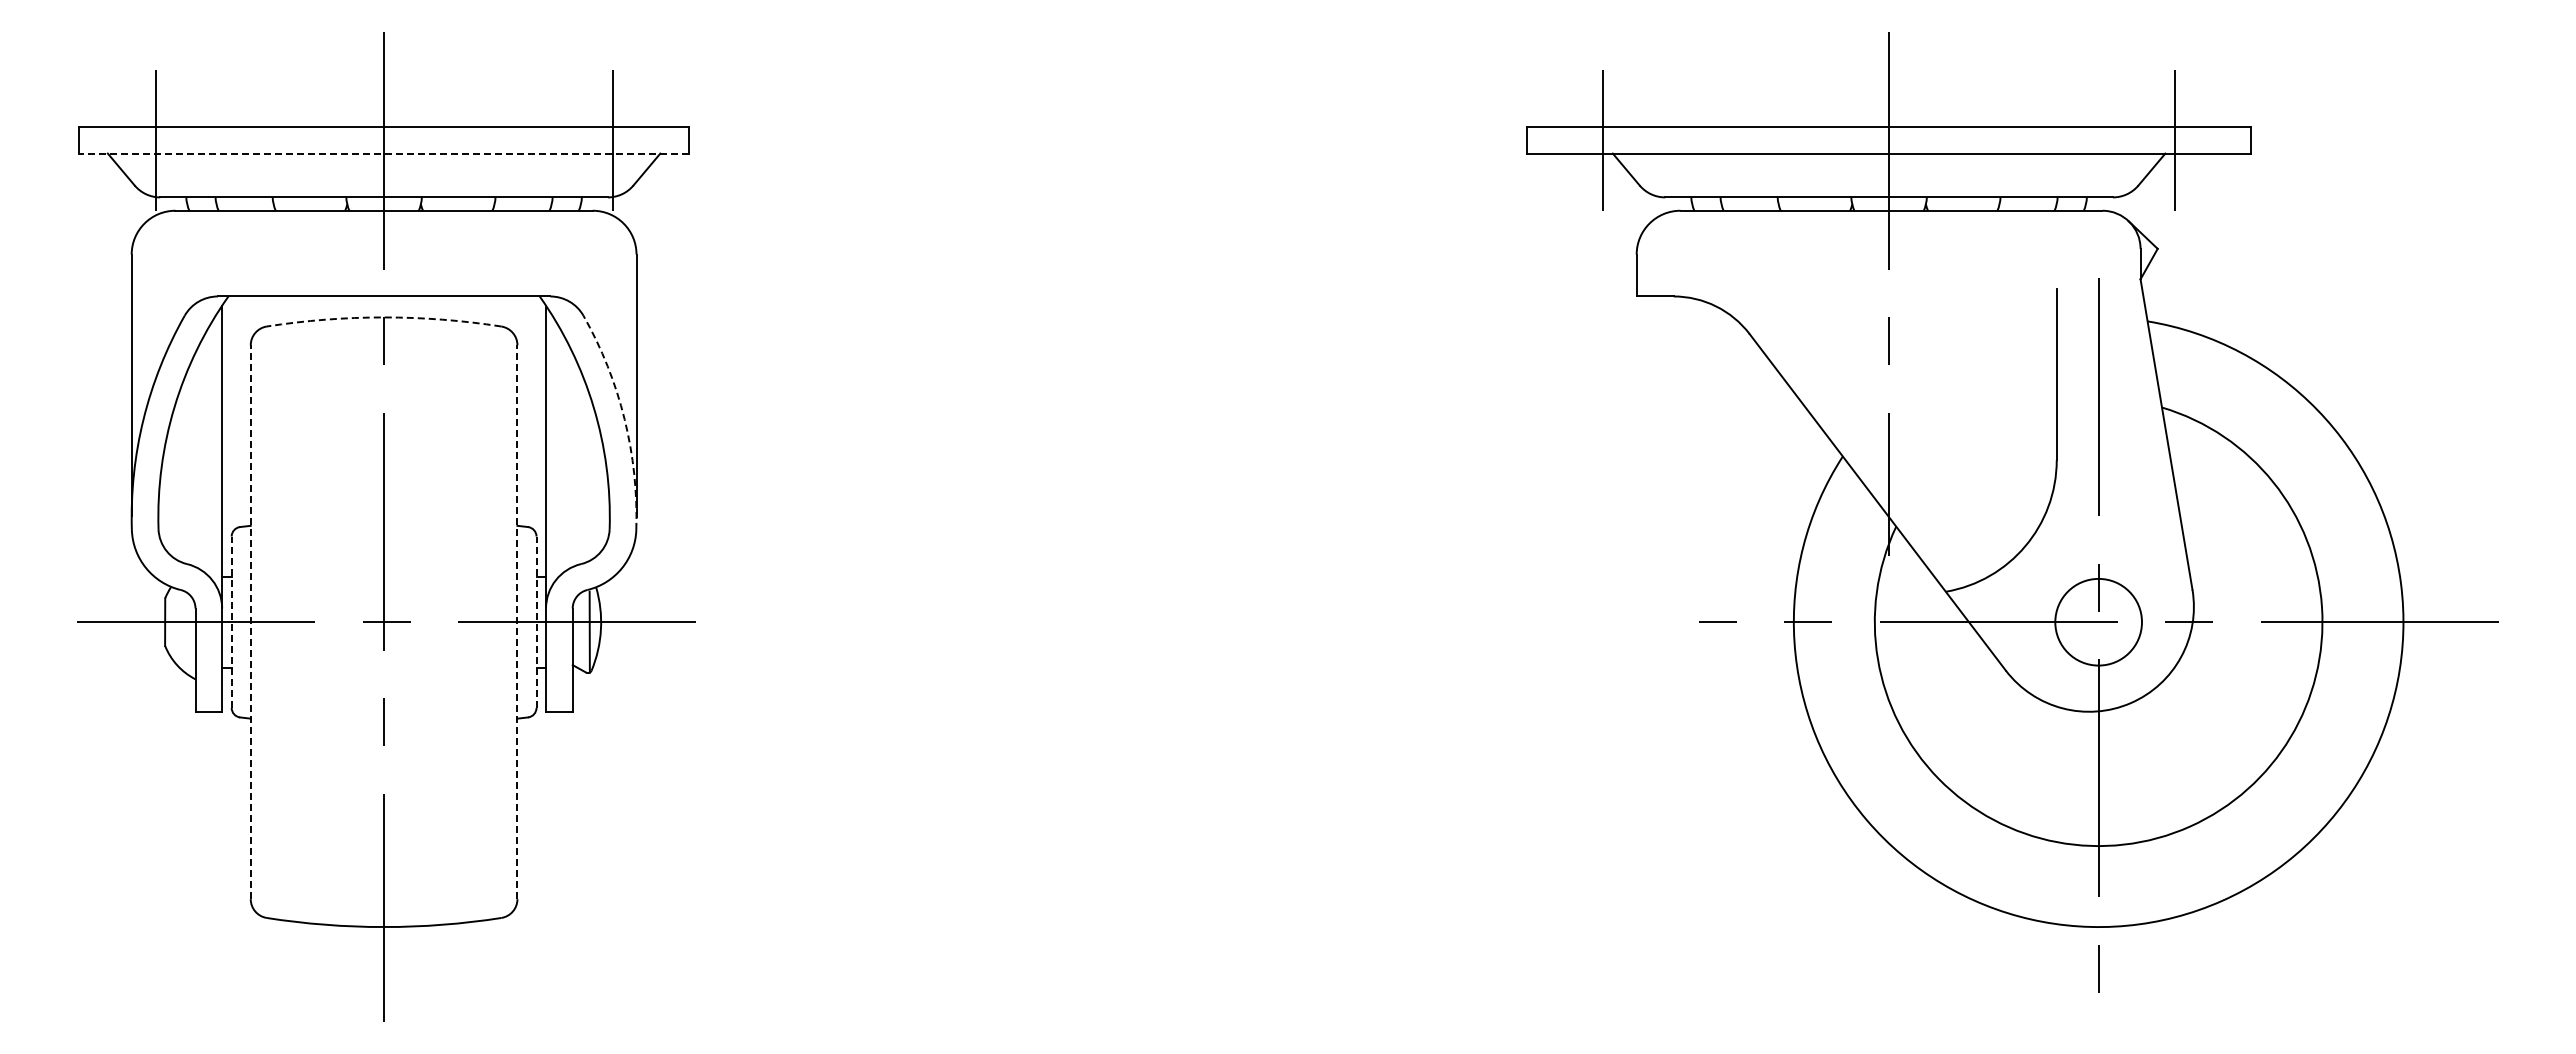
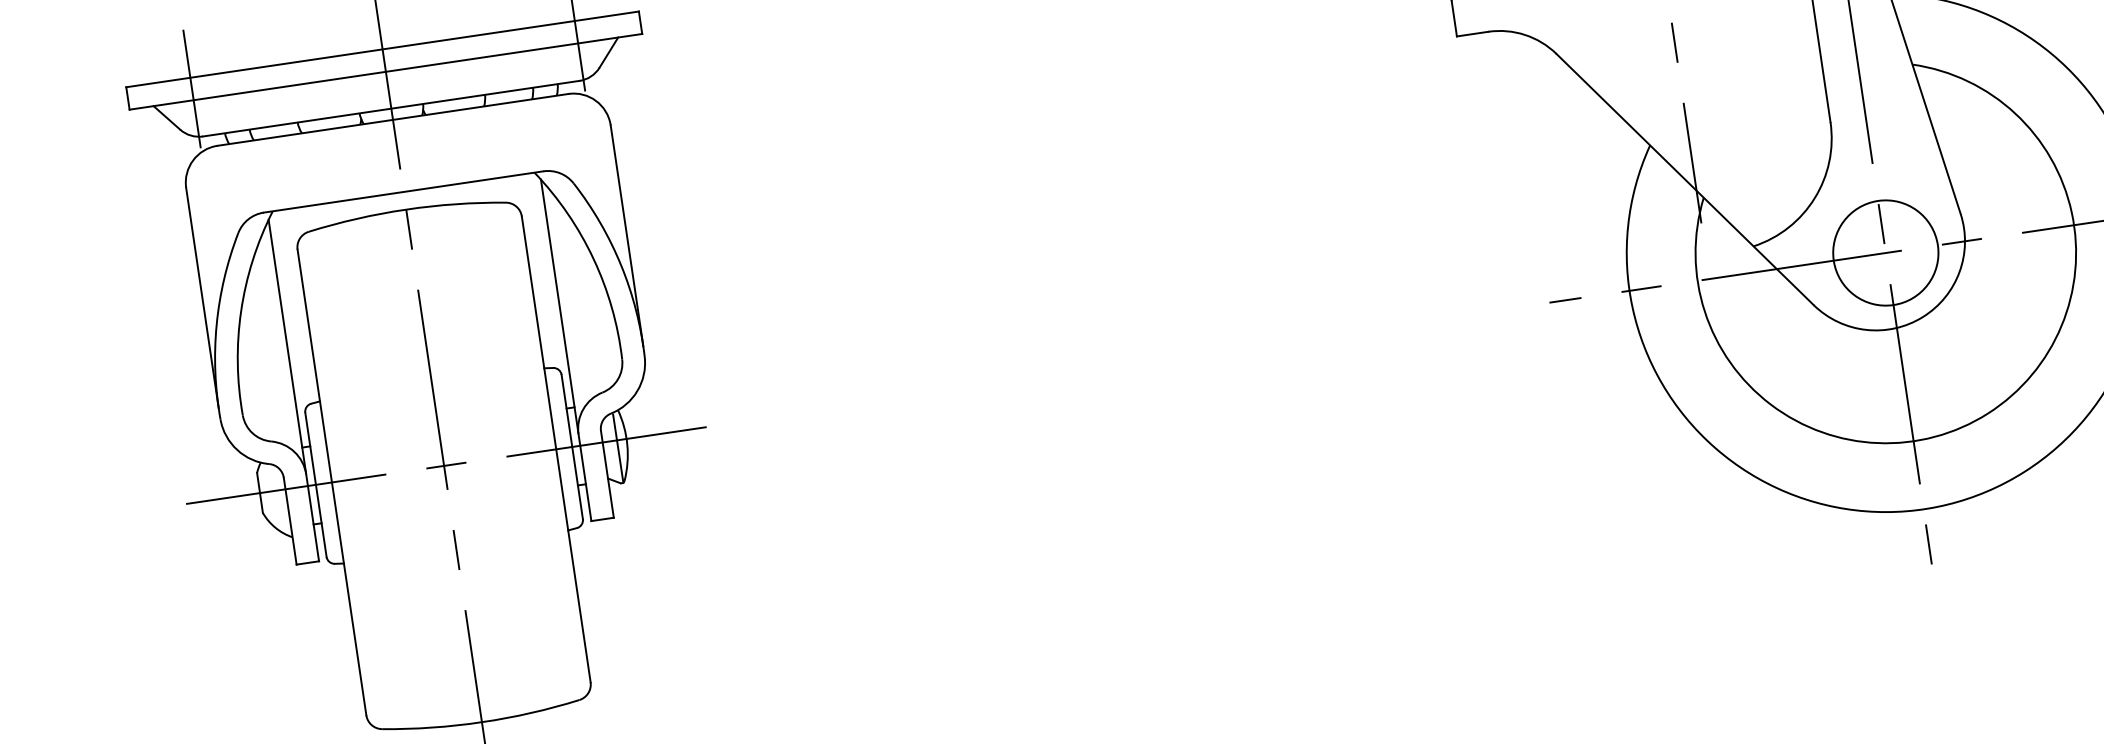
line: (384, 153) -> (386, 71), dashed -> solid
arc: (384, 317) -> (406, 209), dashed -> solid
arc: (624, 419) -> (621, 265), dashed -> solid
line: (231, 622) -> (315, 485), dashed -> solid
line: (250, 622) -> (331, 482), dashed -> solid
line: (517, 622) -> (556, 449), dashed -> solid
line: (536, 622) -> (572, 447), dashed -> solid
circle: (2098, 622) -> (1885, 253), size x1.43

